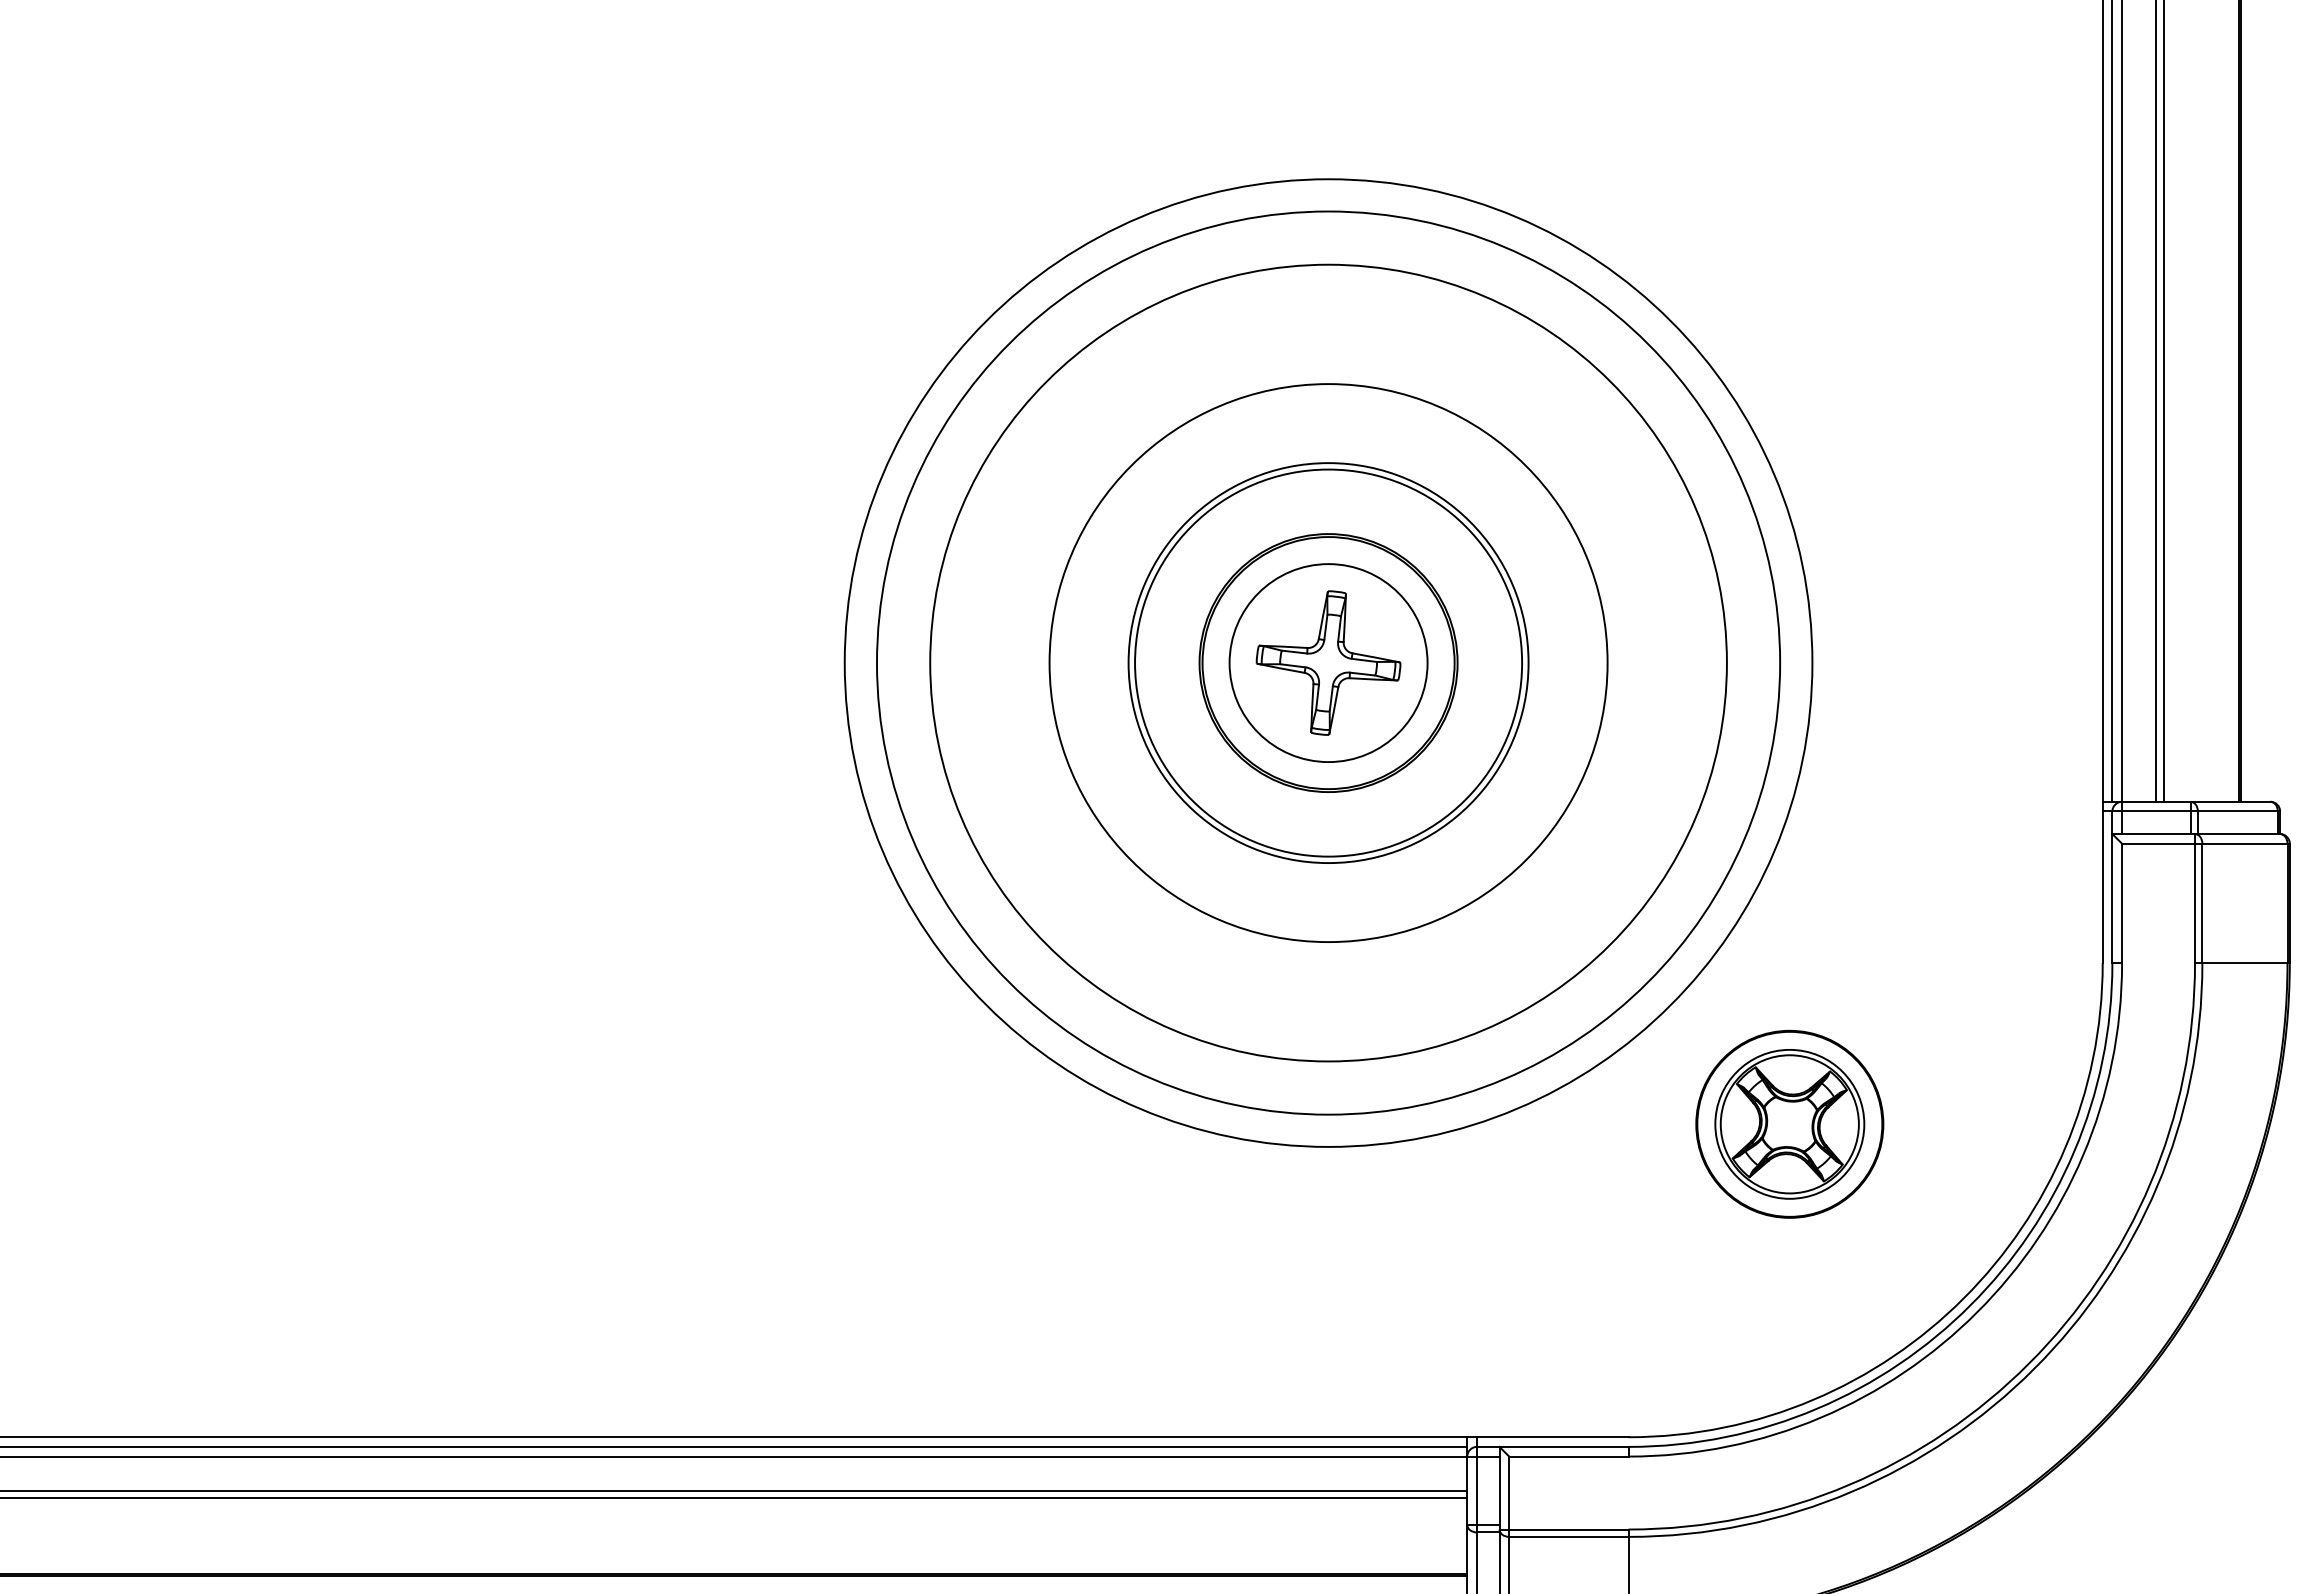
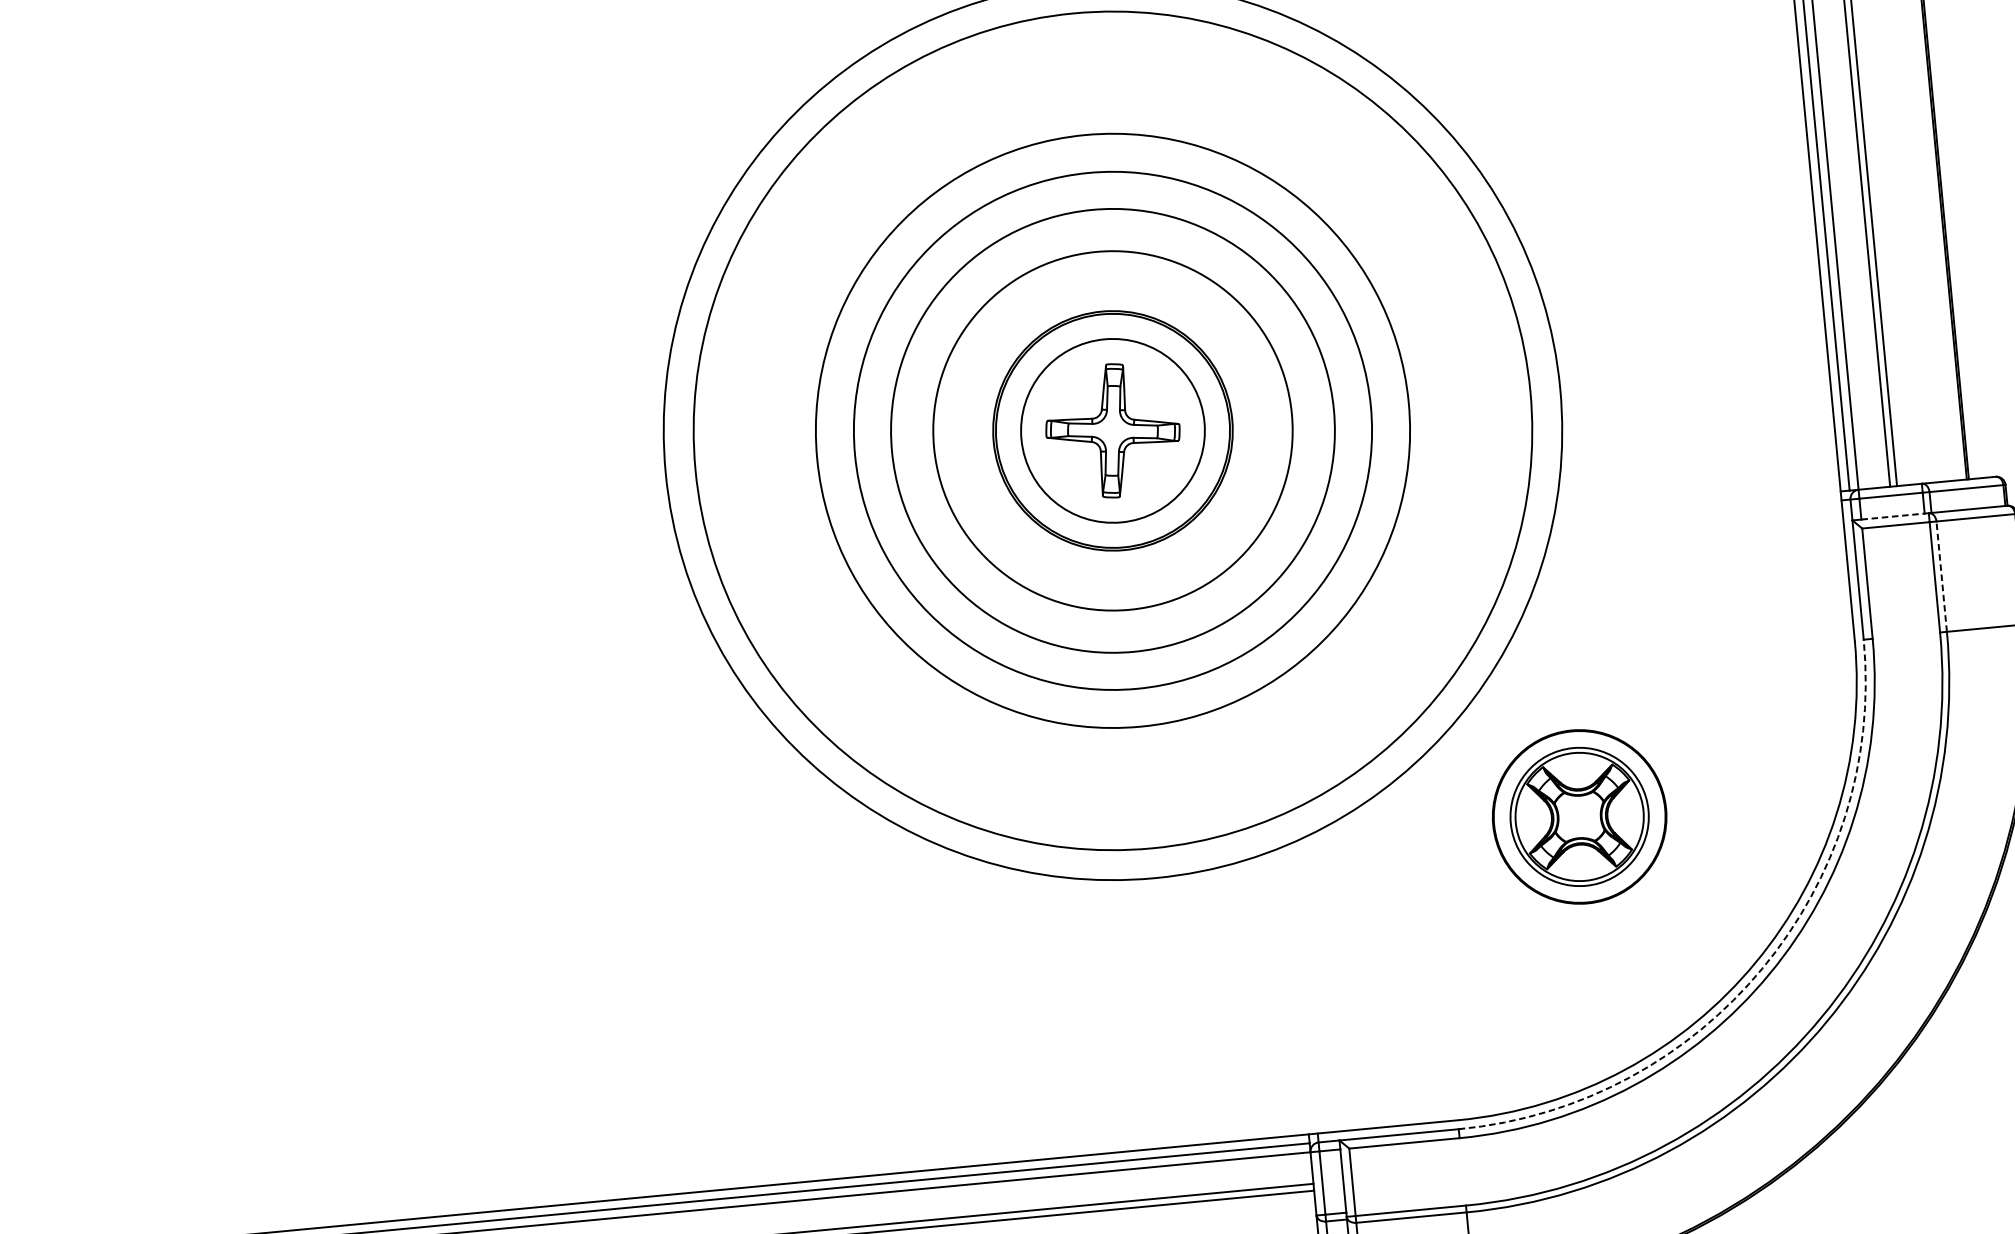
circle: (1328, 662) -> (1112, 430), size x0.6
circle: (1328, 663) -> (1112, 431), size x1.6
line: (2156, 834) -> (1893, 516), solid -> dashed
line: (2202, 903) -> (1941, 576), solid -> dashed
arc: (1970, 1305) -> (1762, 968), solid -> dashed

